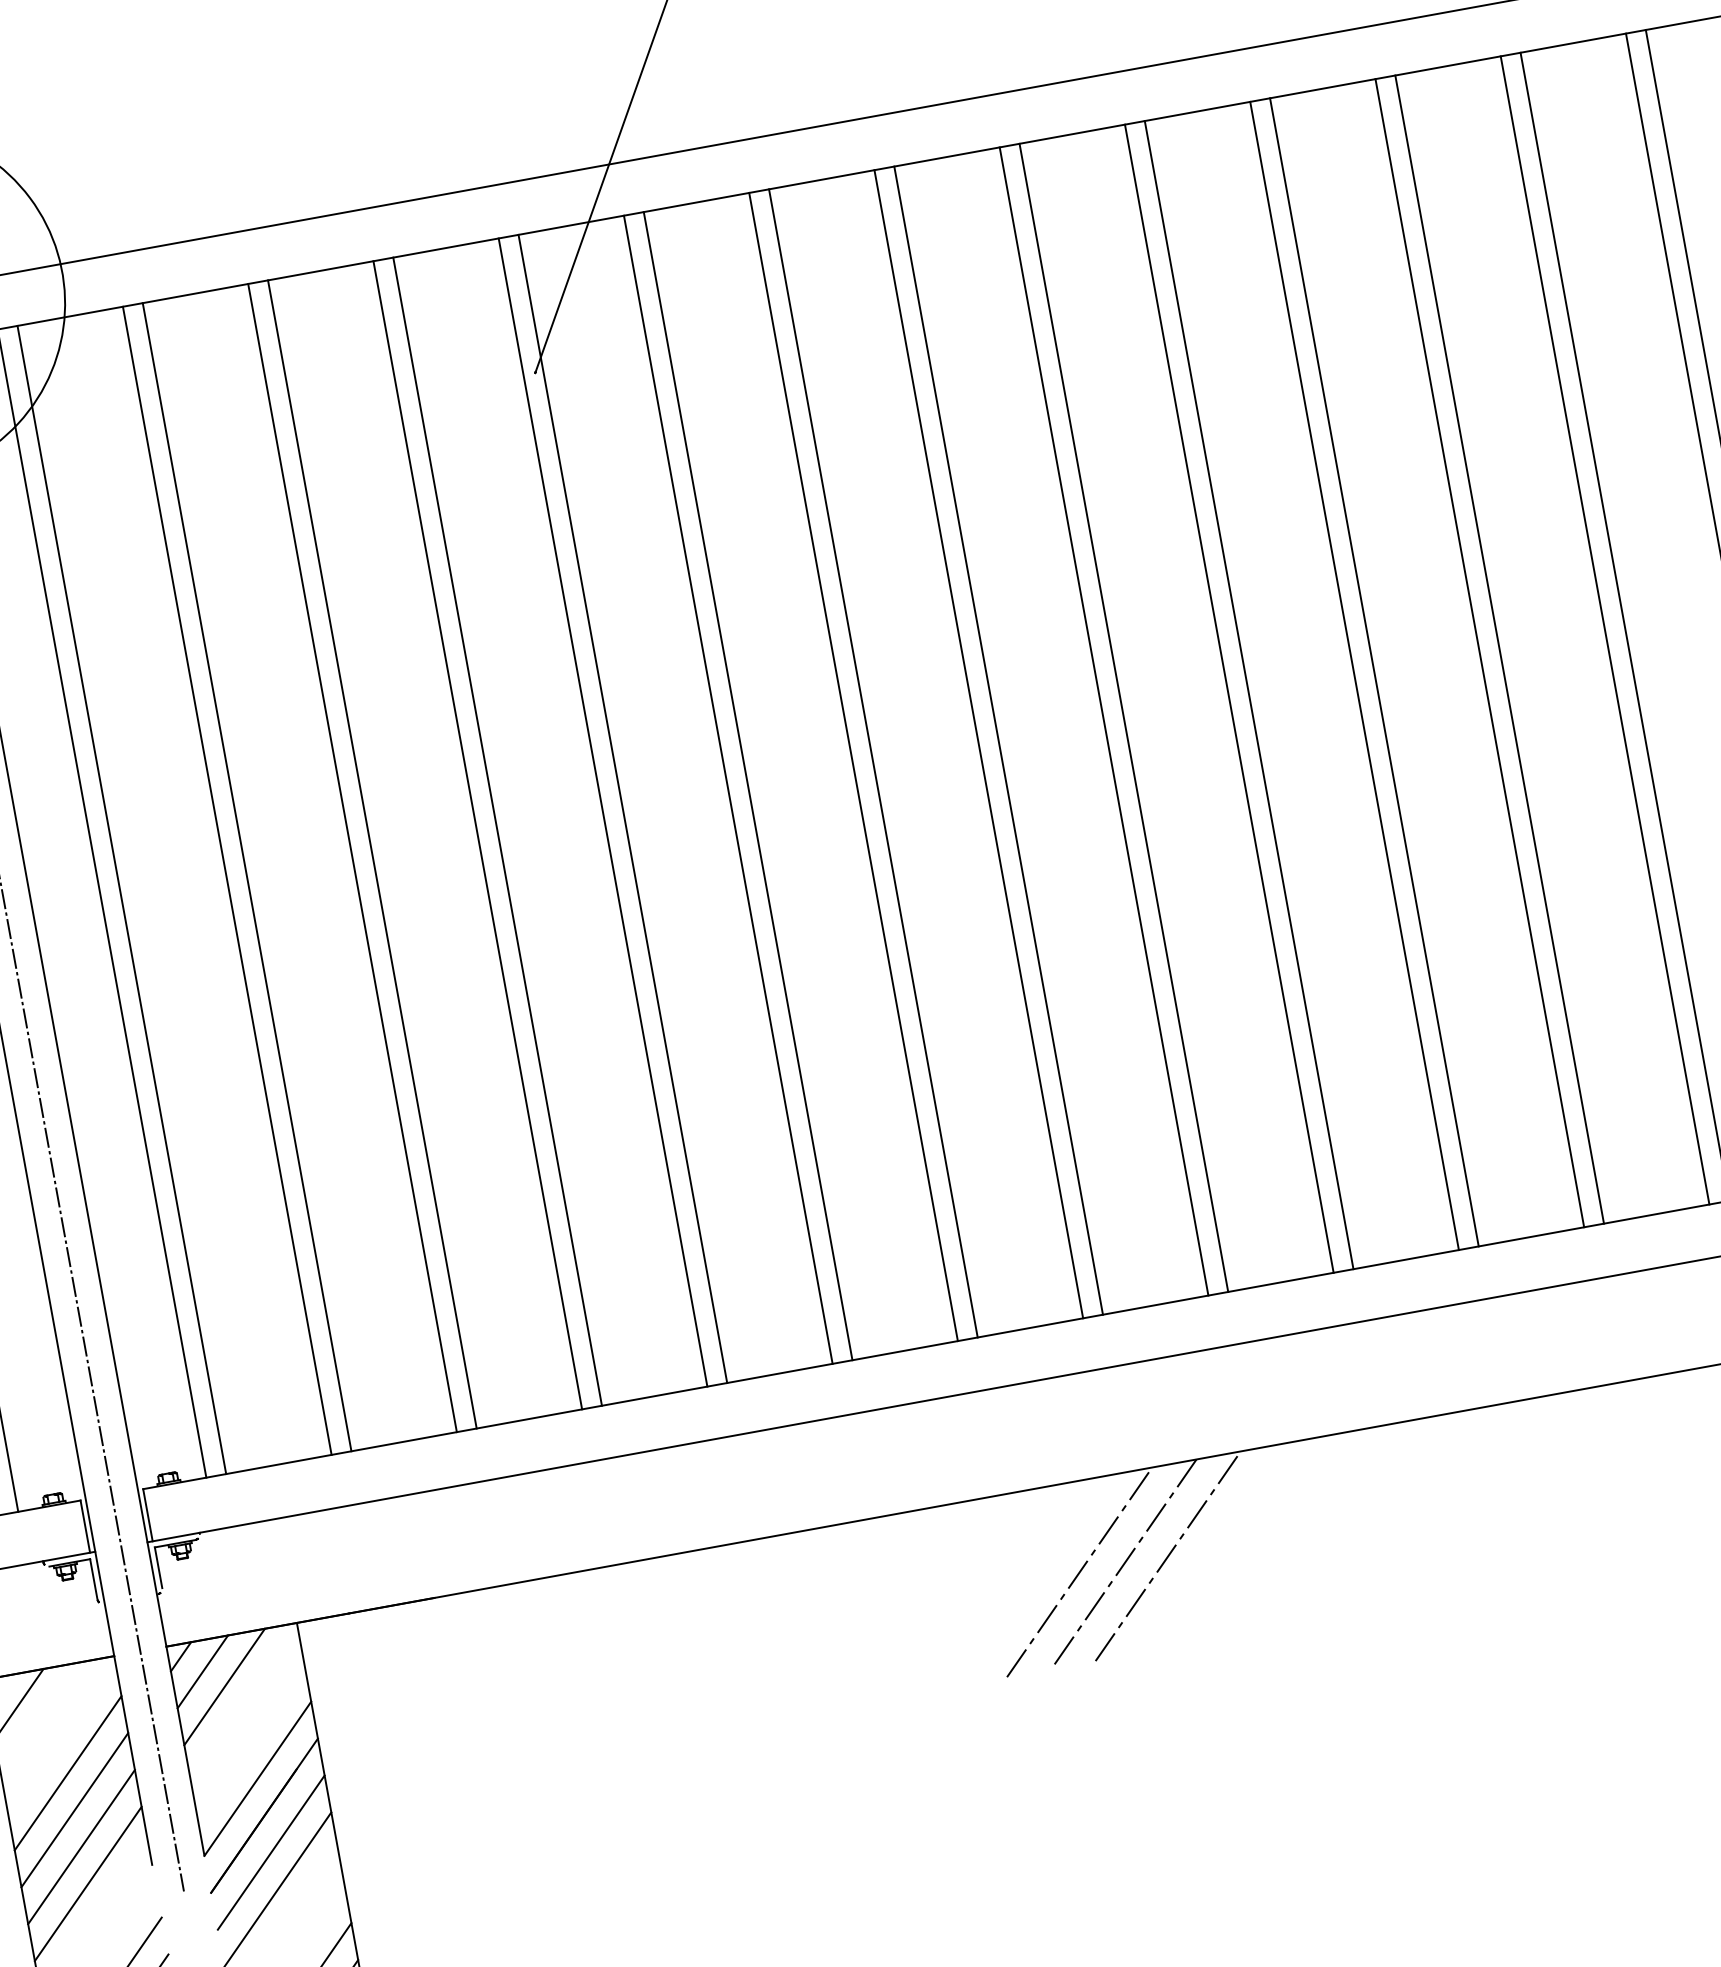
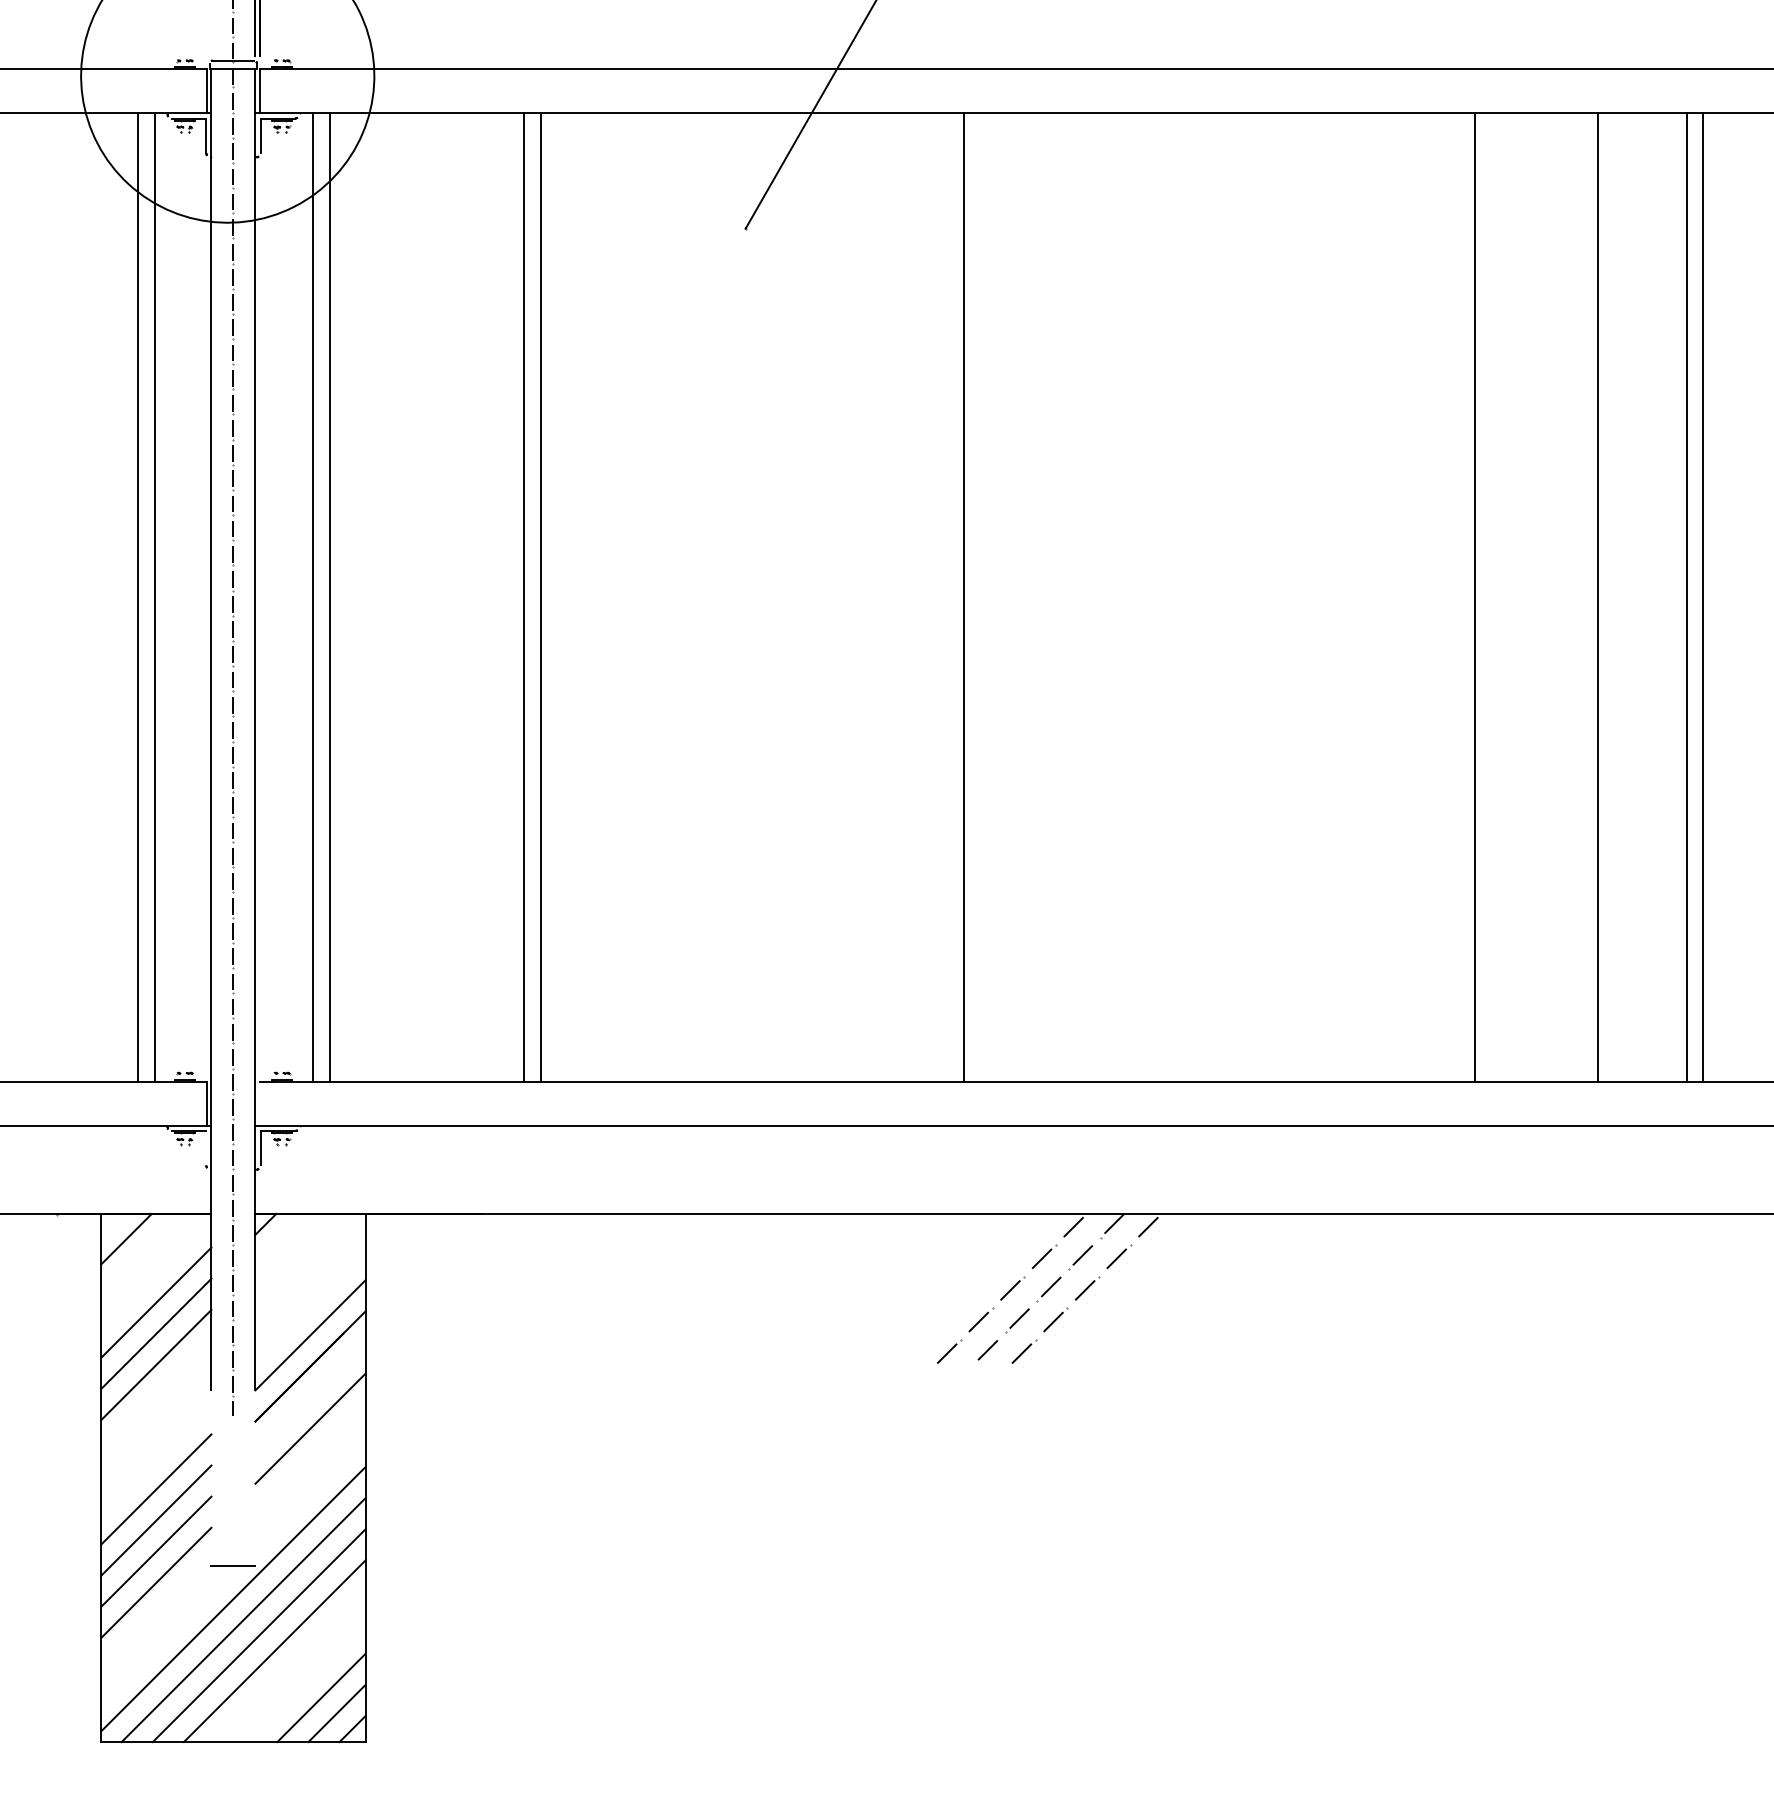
line: (1604, 630) -> (1580, 597), removed
line: (1499, 649) -> (1491, 597), removed
line: (1374, 672) -> (1386, 597), removed
line: (1354, 675) -> (1369, 597), removed
line: (1248, 695) -> (1280, 597), removed
line: (1228, 698) -> (1263, 597), removed
line: (1124, 717) -> (1175, 597), removed
line: (1104, 721) -> (1158, 597), removed
line: (998, 740) -> (1069, 597), removed
line: (978, 744) -> (1052, 597), removed
line: (854, 766) -> (947, 597), removed
line: (748, 785) -> (858, 597), removed
line: (728, 789) -> (841, 597), removed
line: (622, 808) -> (752, 597), removed
line: (602, 812) -> (735, 597), removed
line: (497, 831) -> (646, 597), removed
line: (478, 835) -> (630, 597), removed
line: (247, 877) -> (435, 597), removed
line: (226, 880) -> (418, 597), removed
line: (147, 1514) -> (259, 1103), removed
line: (94, 1579) -> (206, 1148), removed
line: (202, 1671) -> (281, 1239), removed
line: (223, 1685) -> (296, 1254), removed
line: (271, 1852) -> (310, 1397), removed
line: (88, 1884) -> (156, 1396), removed

